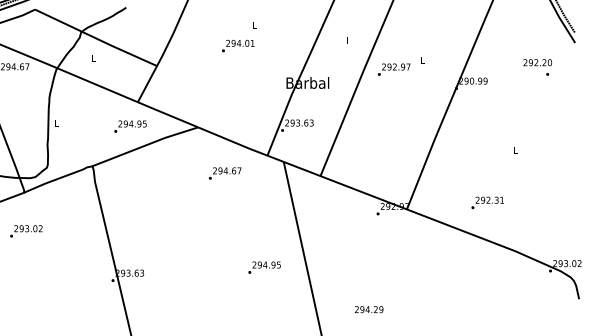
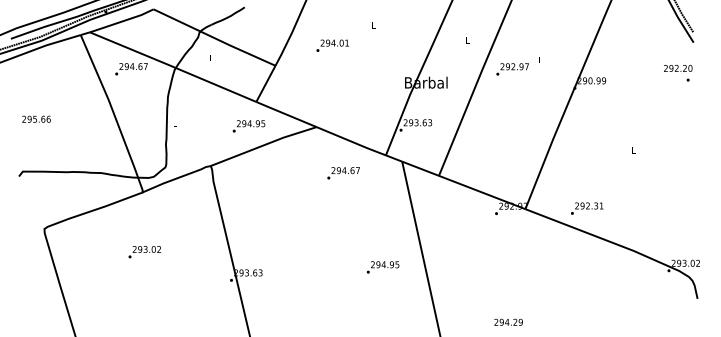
text: (238, 45) -> (332, 45), moved
text: (538, 67) -> (678, 73), moved
text: (488, 202) -> (587, 208), moved
text: (26, 231) -> (144, 252), moved
text: (369, 308) -> (508, 321), moved

